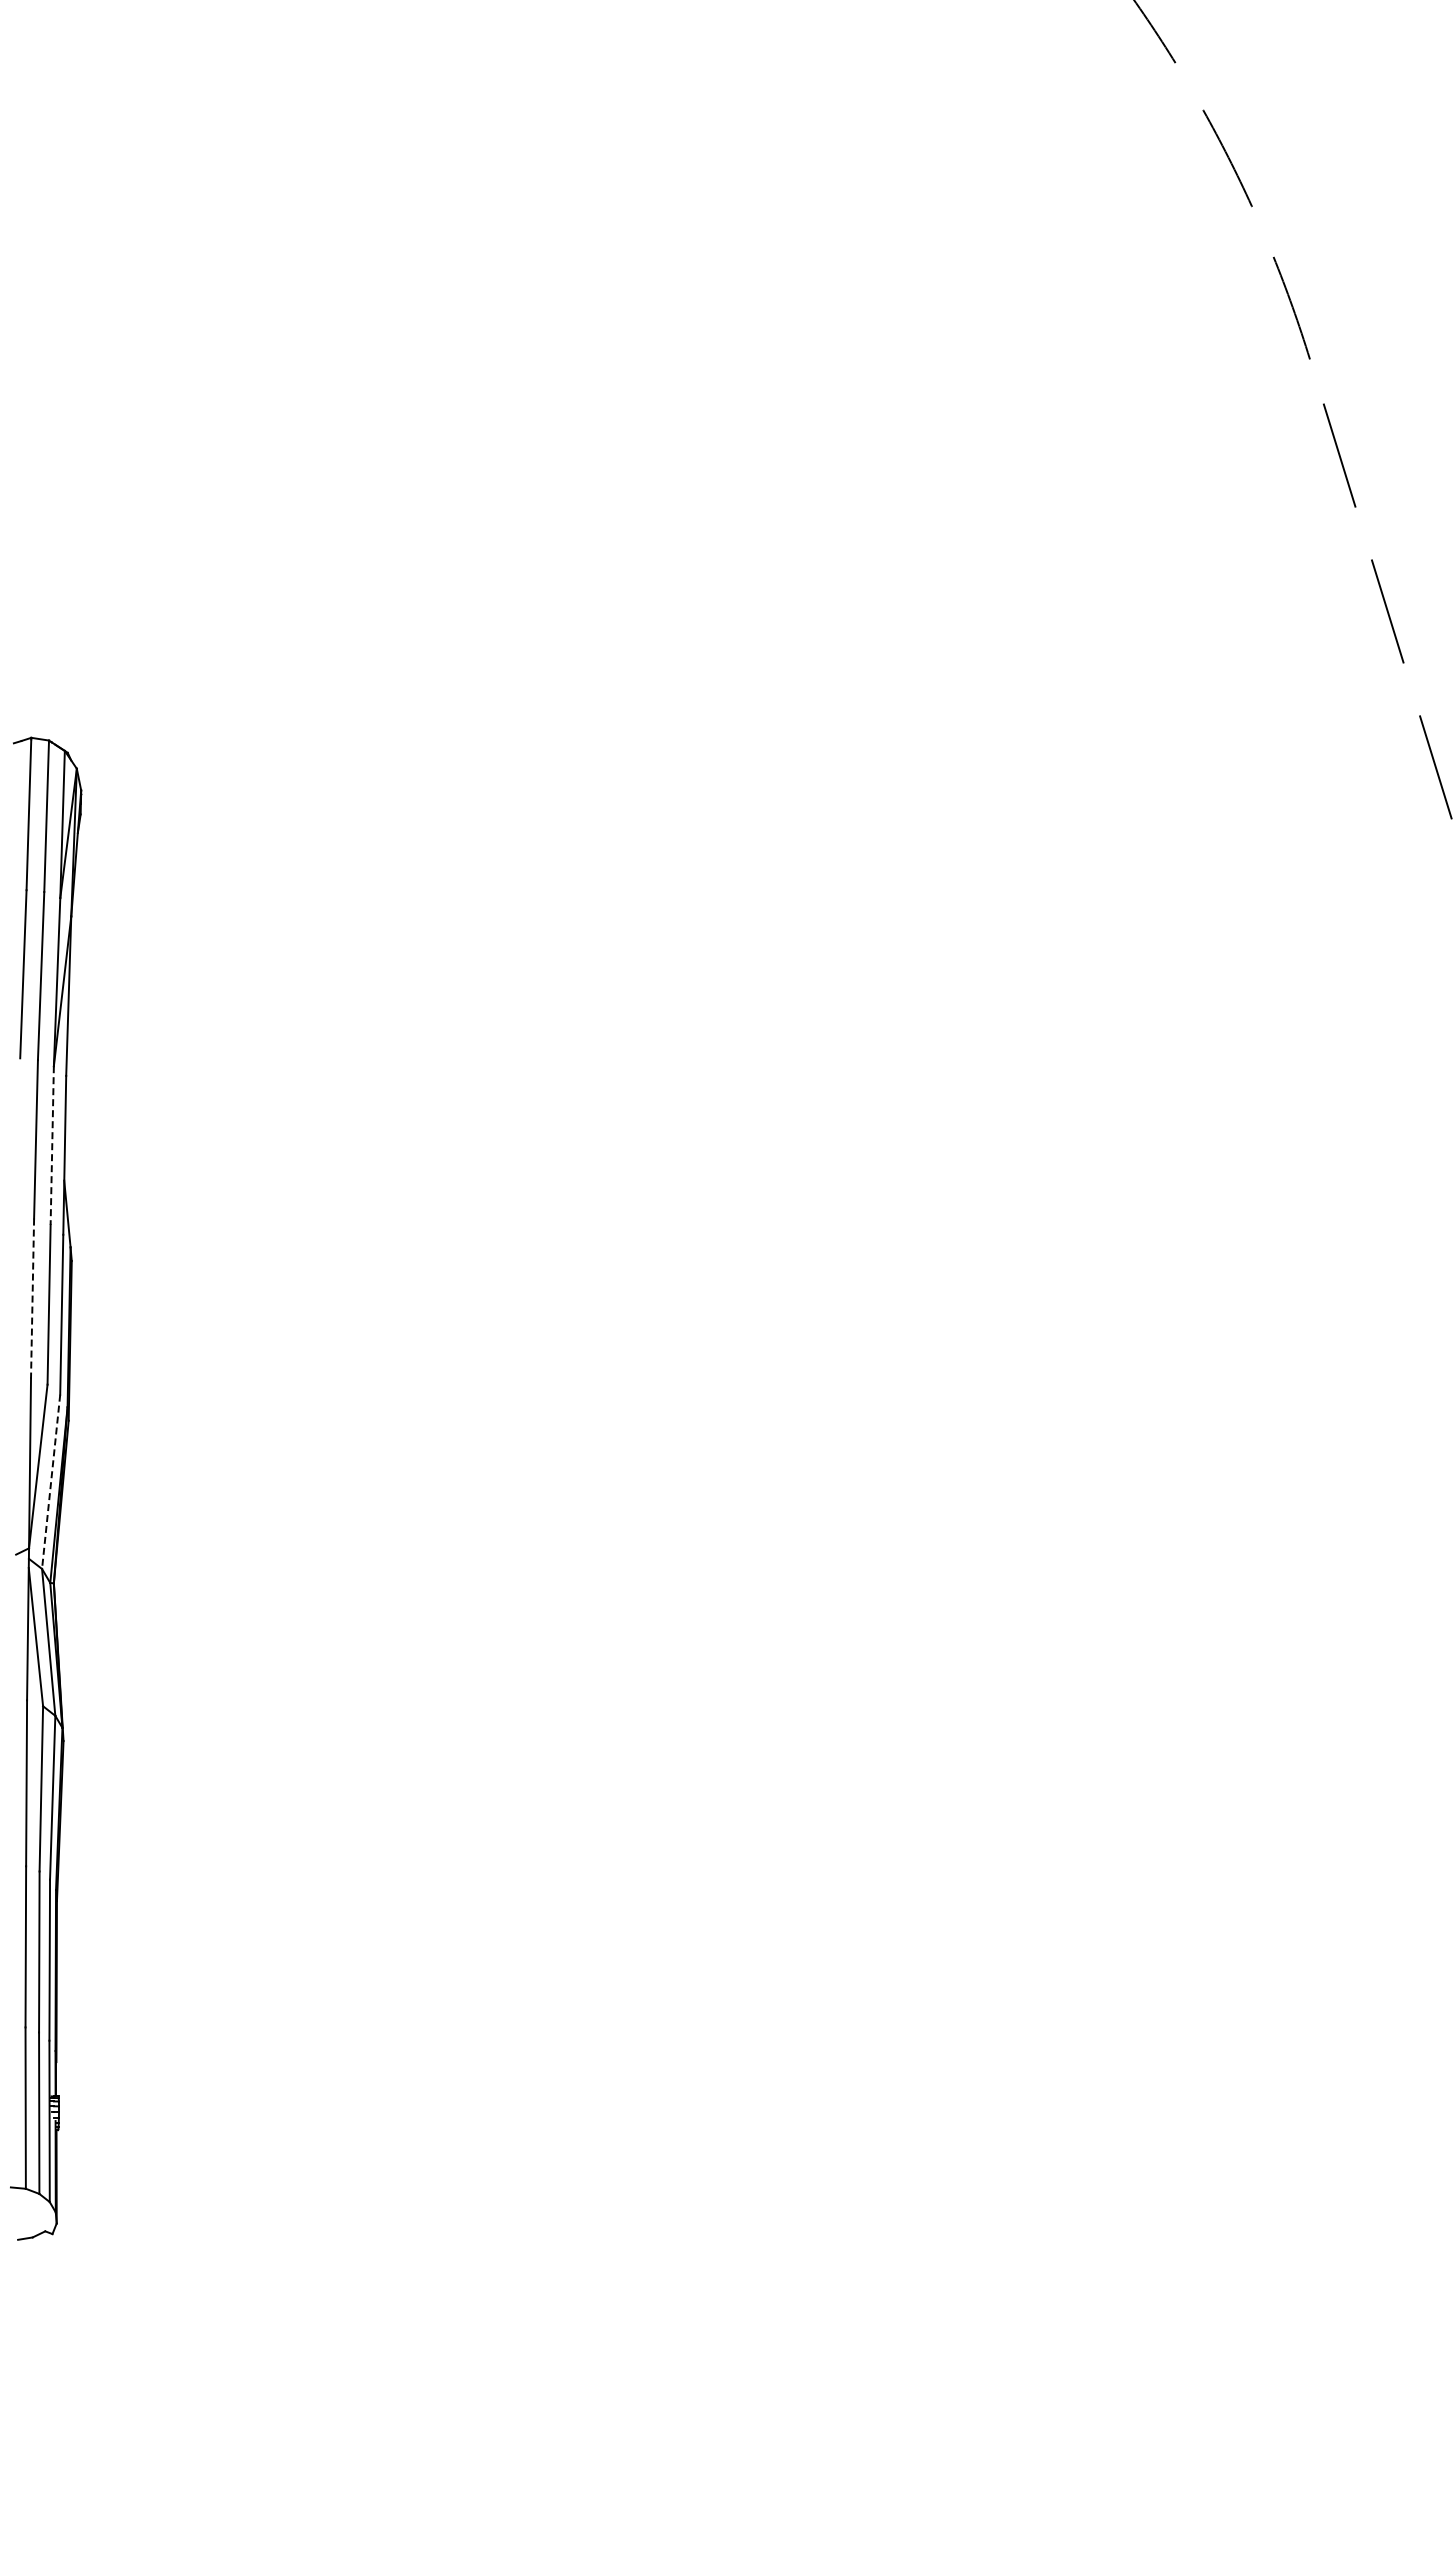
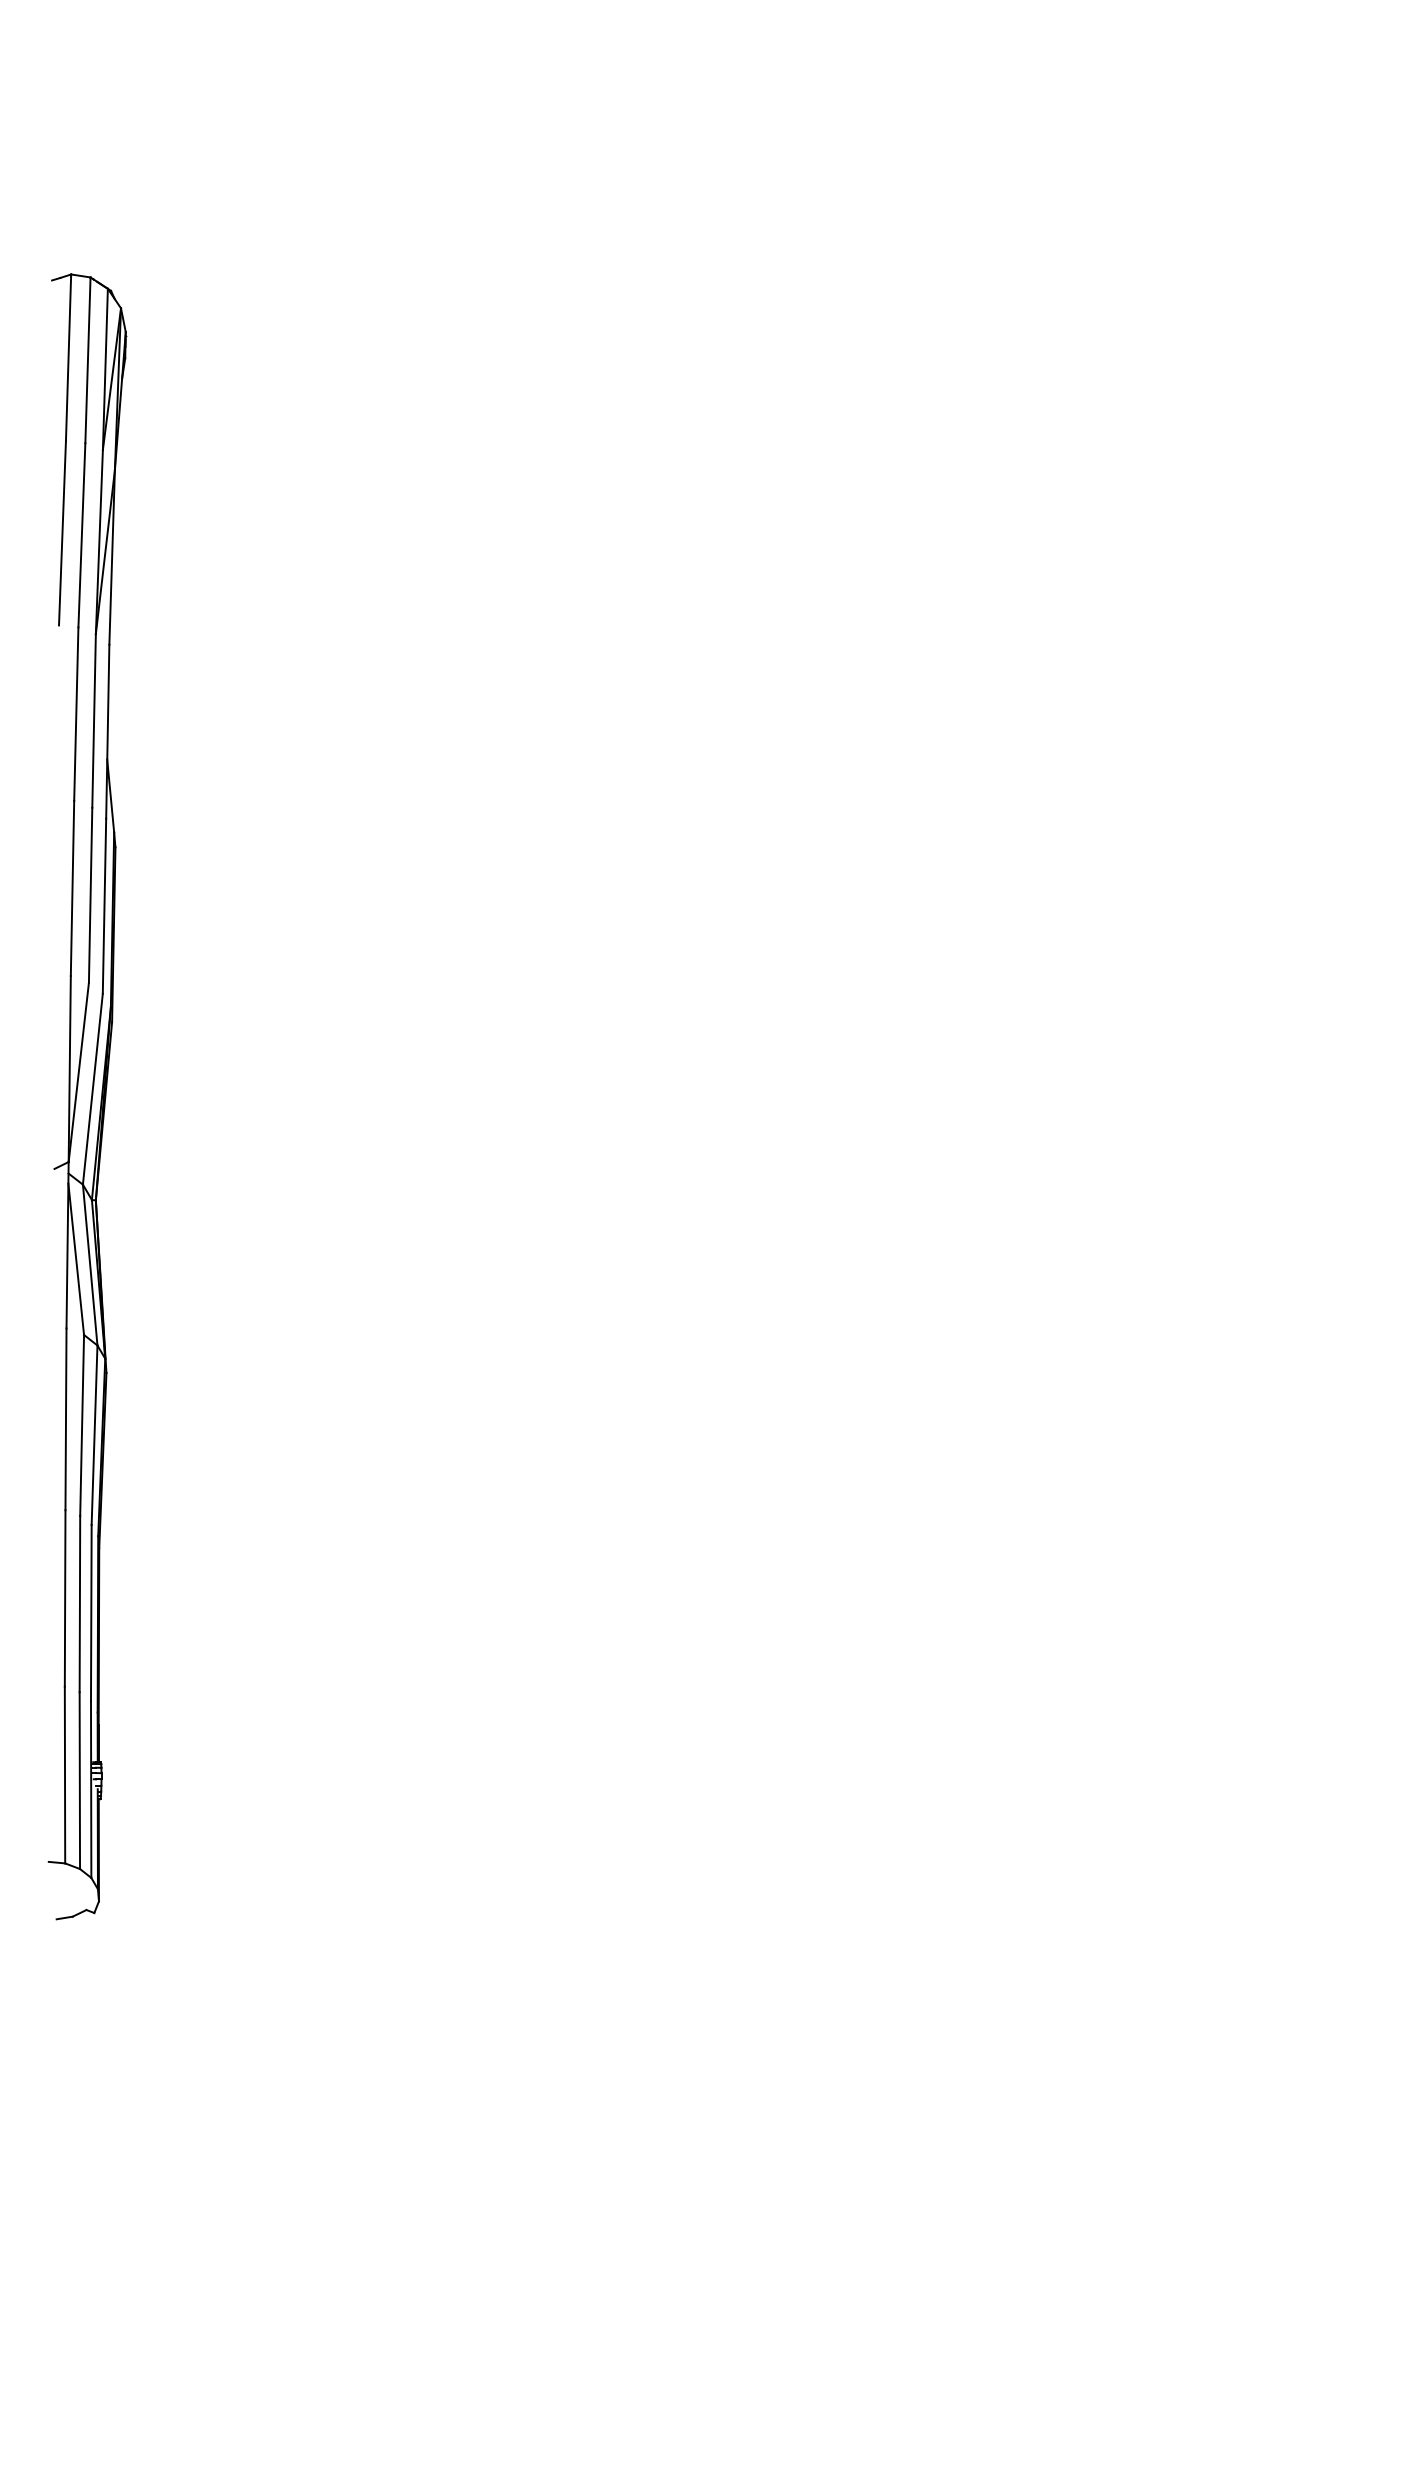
line: (52, 1146) -> (94, 721), dashed -> solid
line: (32, 1298) -> (72, 888), dashed -> solid
line: (51, 1481) -> (93, 1088), dashed -> solid

